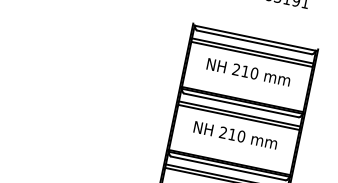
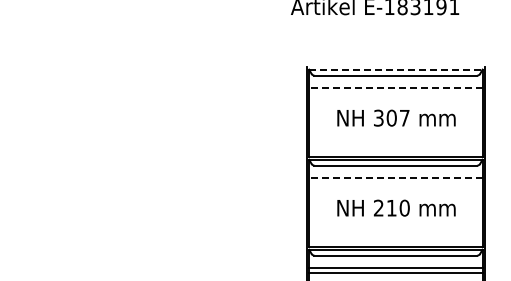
line: (255, 38) -> (395, 69), solid -> dashed
line: (252, 50) -> (395, 87), solid -> dashed
line: (251, 54) -> (395, 92), removed
text: (245, 71) -> (391, 117), 210 -> 307
line: (239, 113) -> (395, 177), solid -> dashed
line: (238, 117) -> (395, 182), removed

